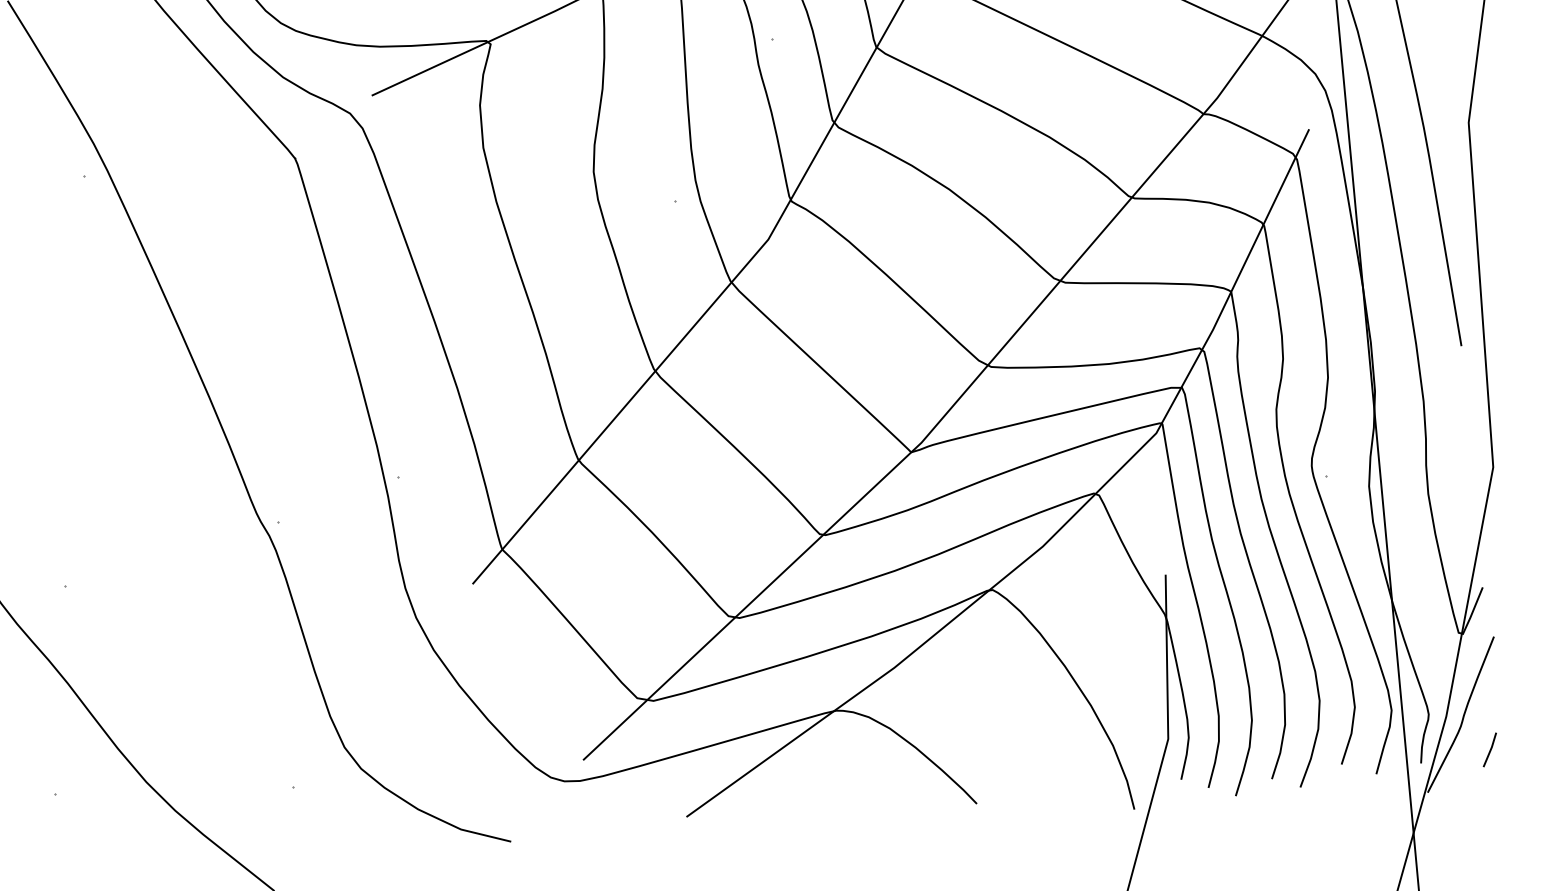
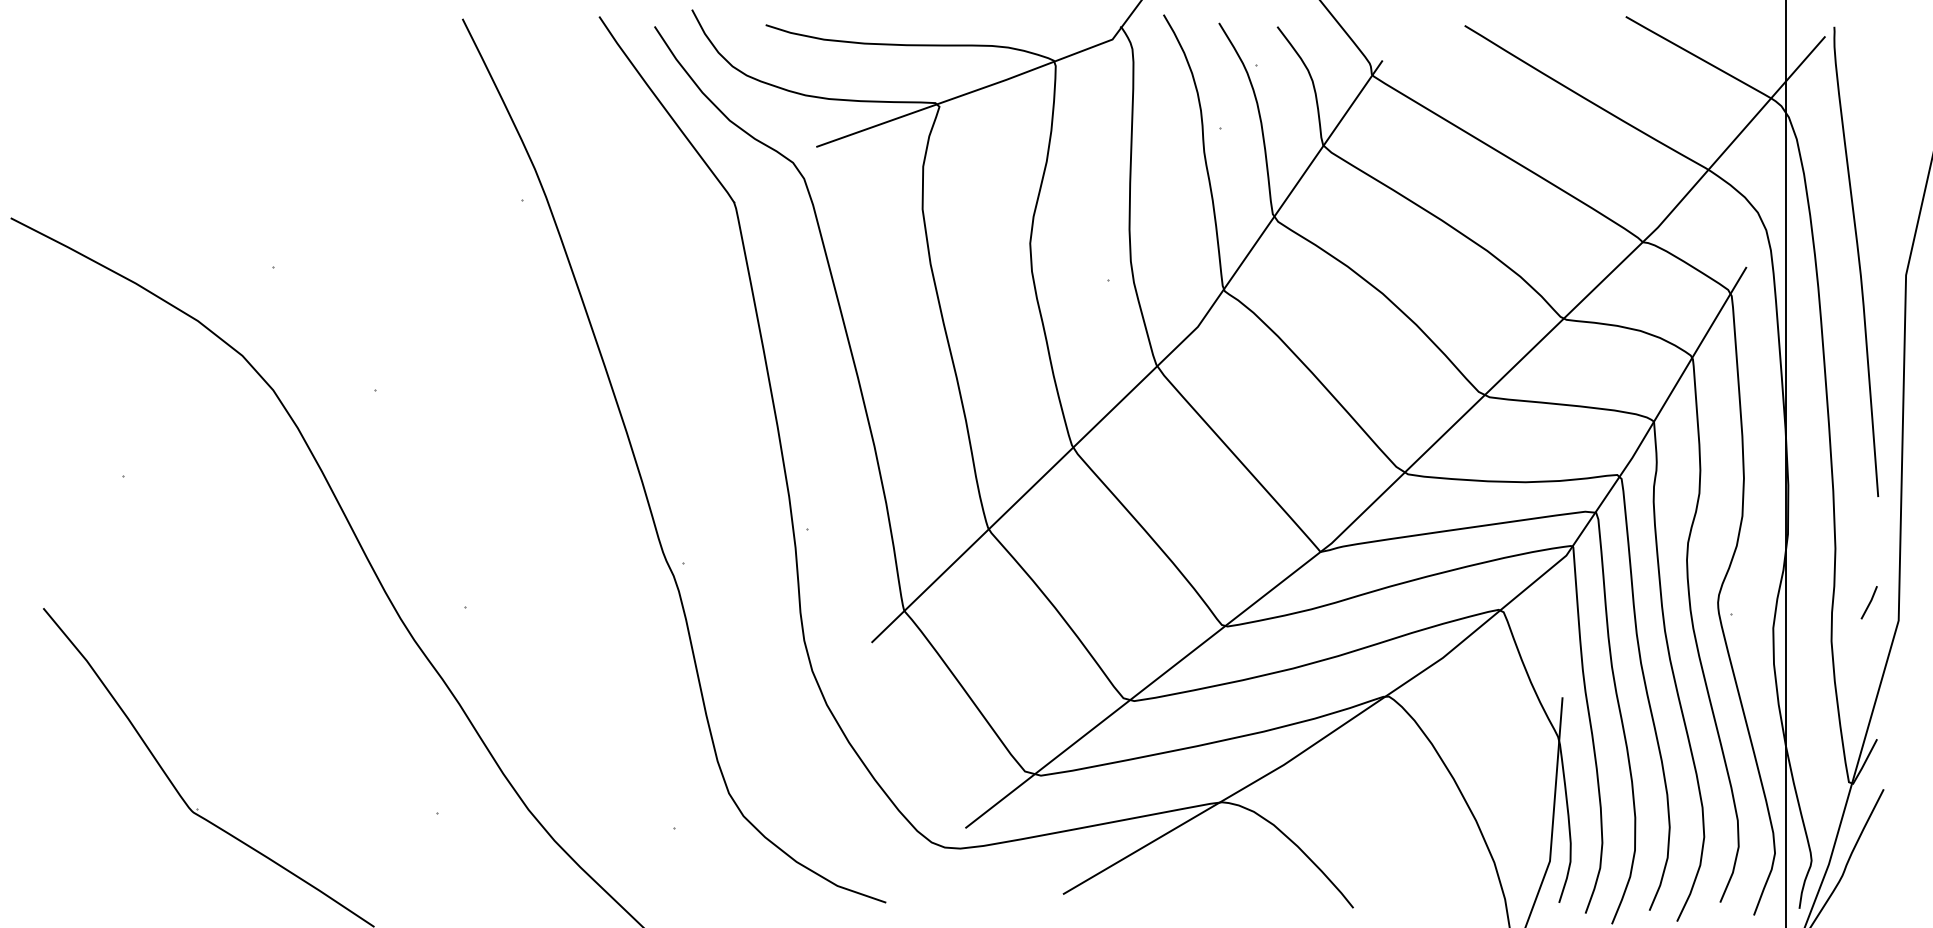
line: (1490, 749) -> (1869, 602), moved

